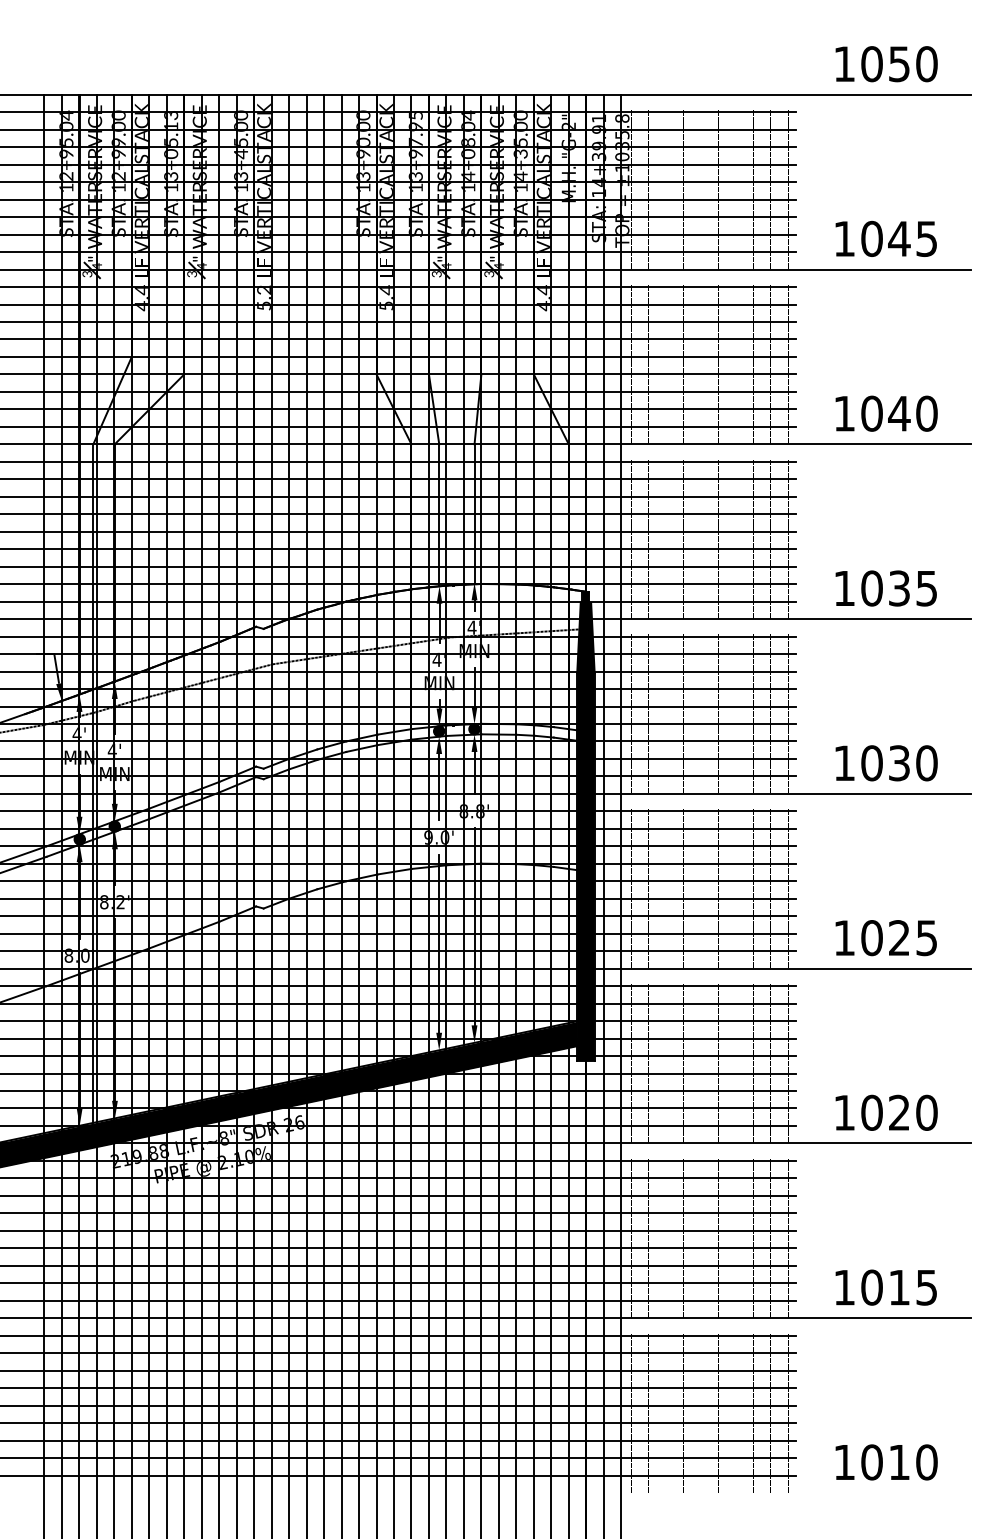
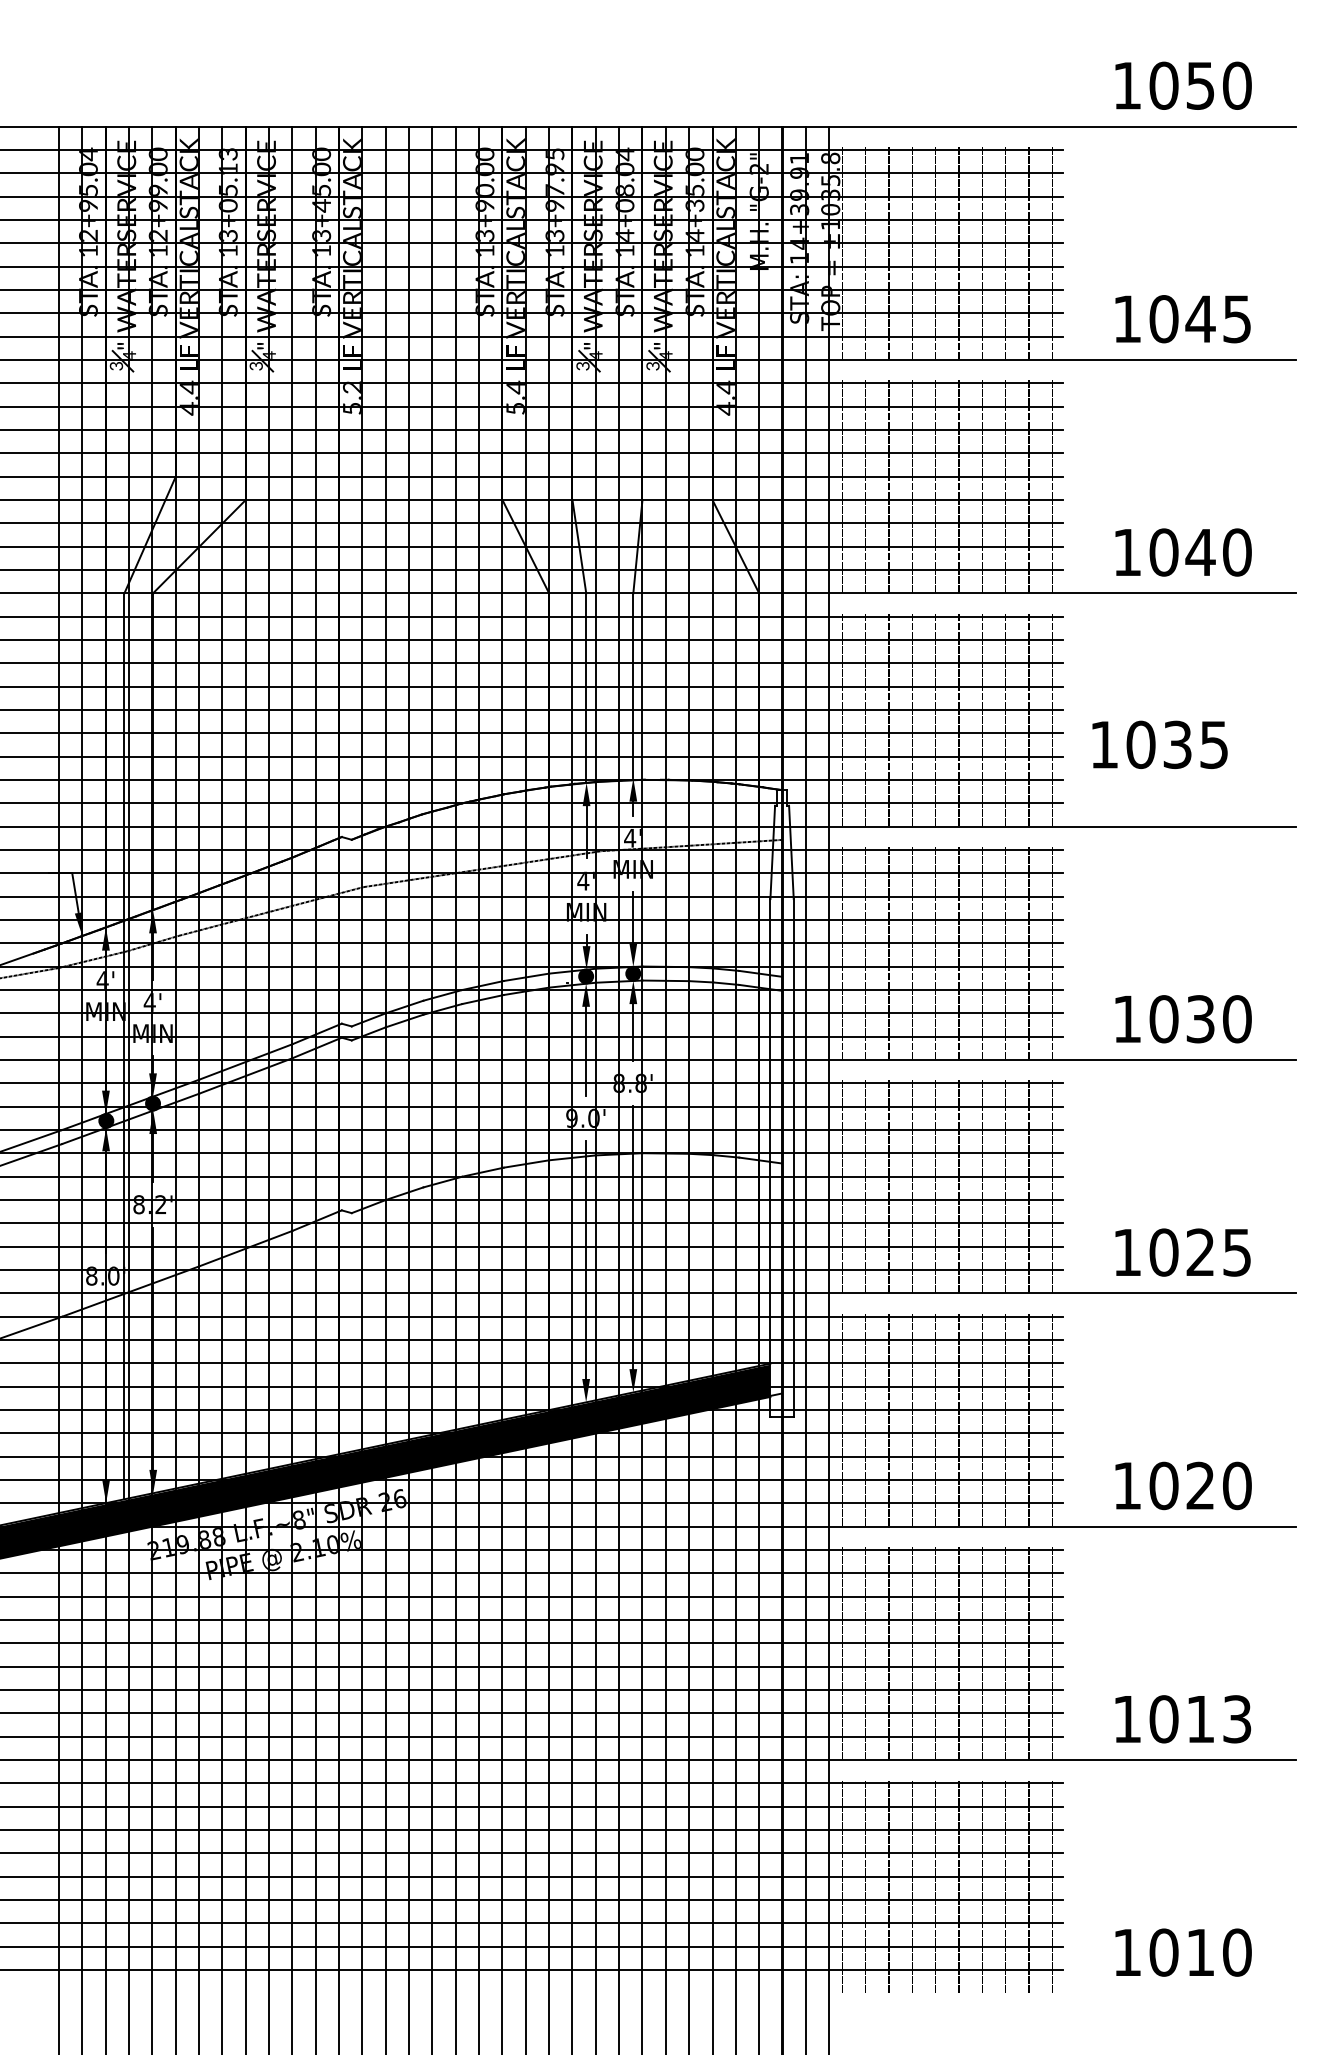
text: (885, 588) -> (1159, 744), moved
fill: (585, 826) -> (781, 1103), removed
text: (927, 1287) -> (1237, 1718), 1015 -> 1013

